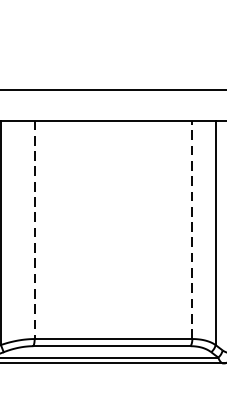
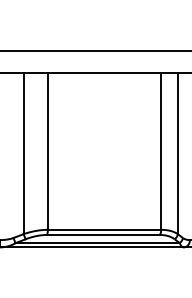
line: (34, 230) -> (47, 151), dashed -> solid
line: (192, 230) -> (161, 151), dashed -> solid

